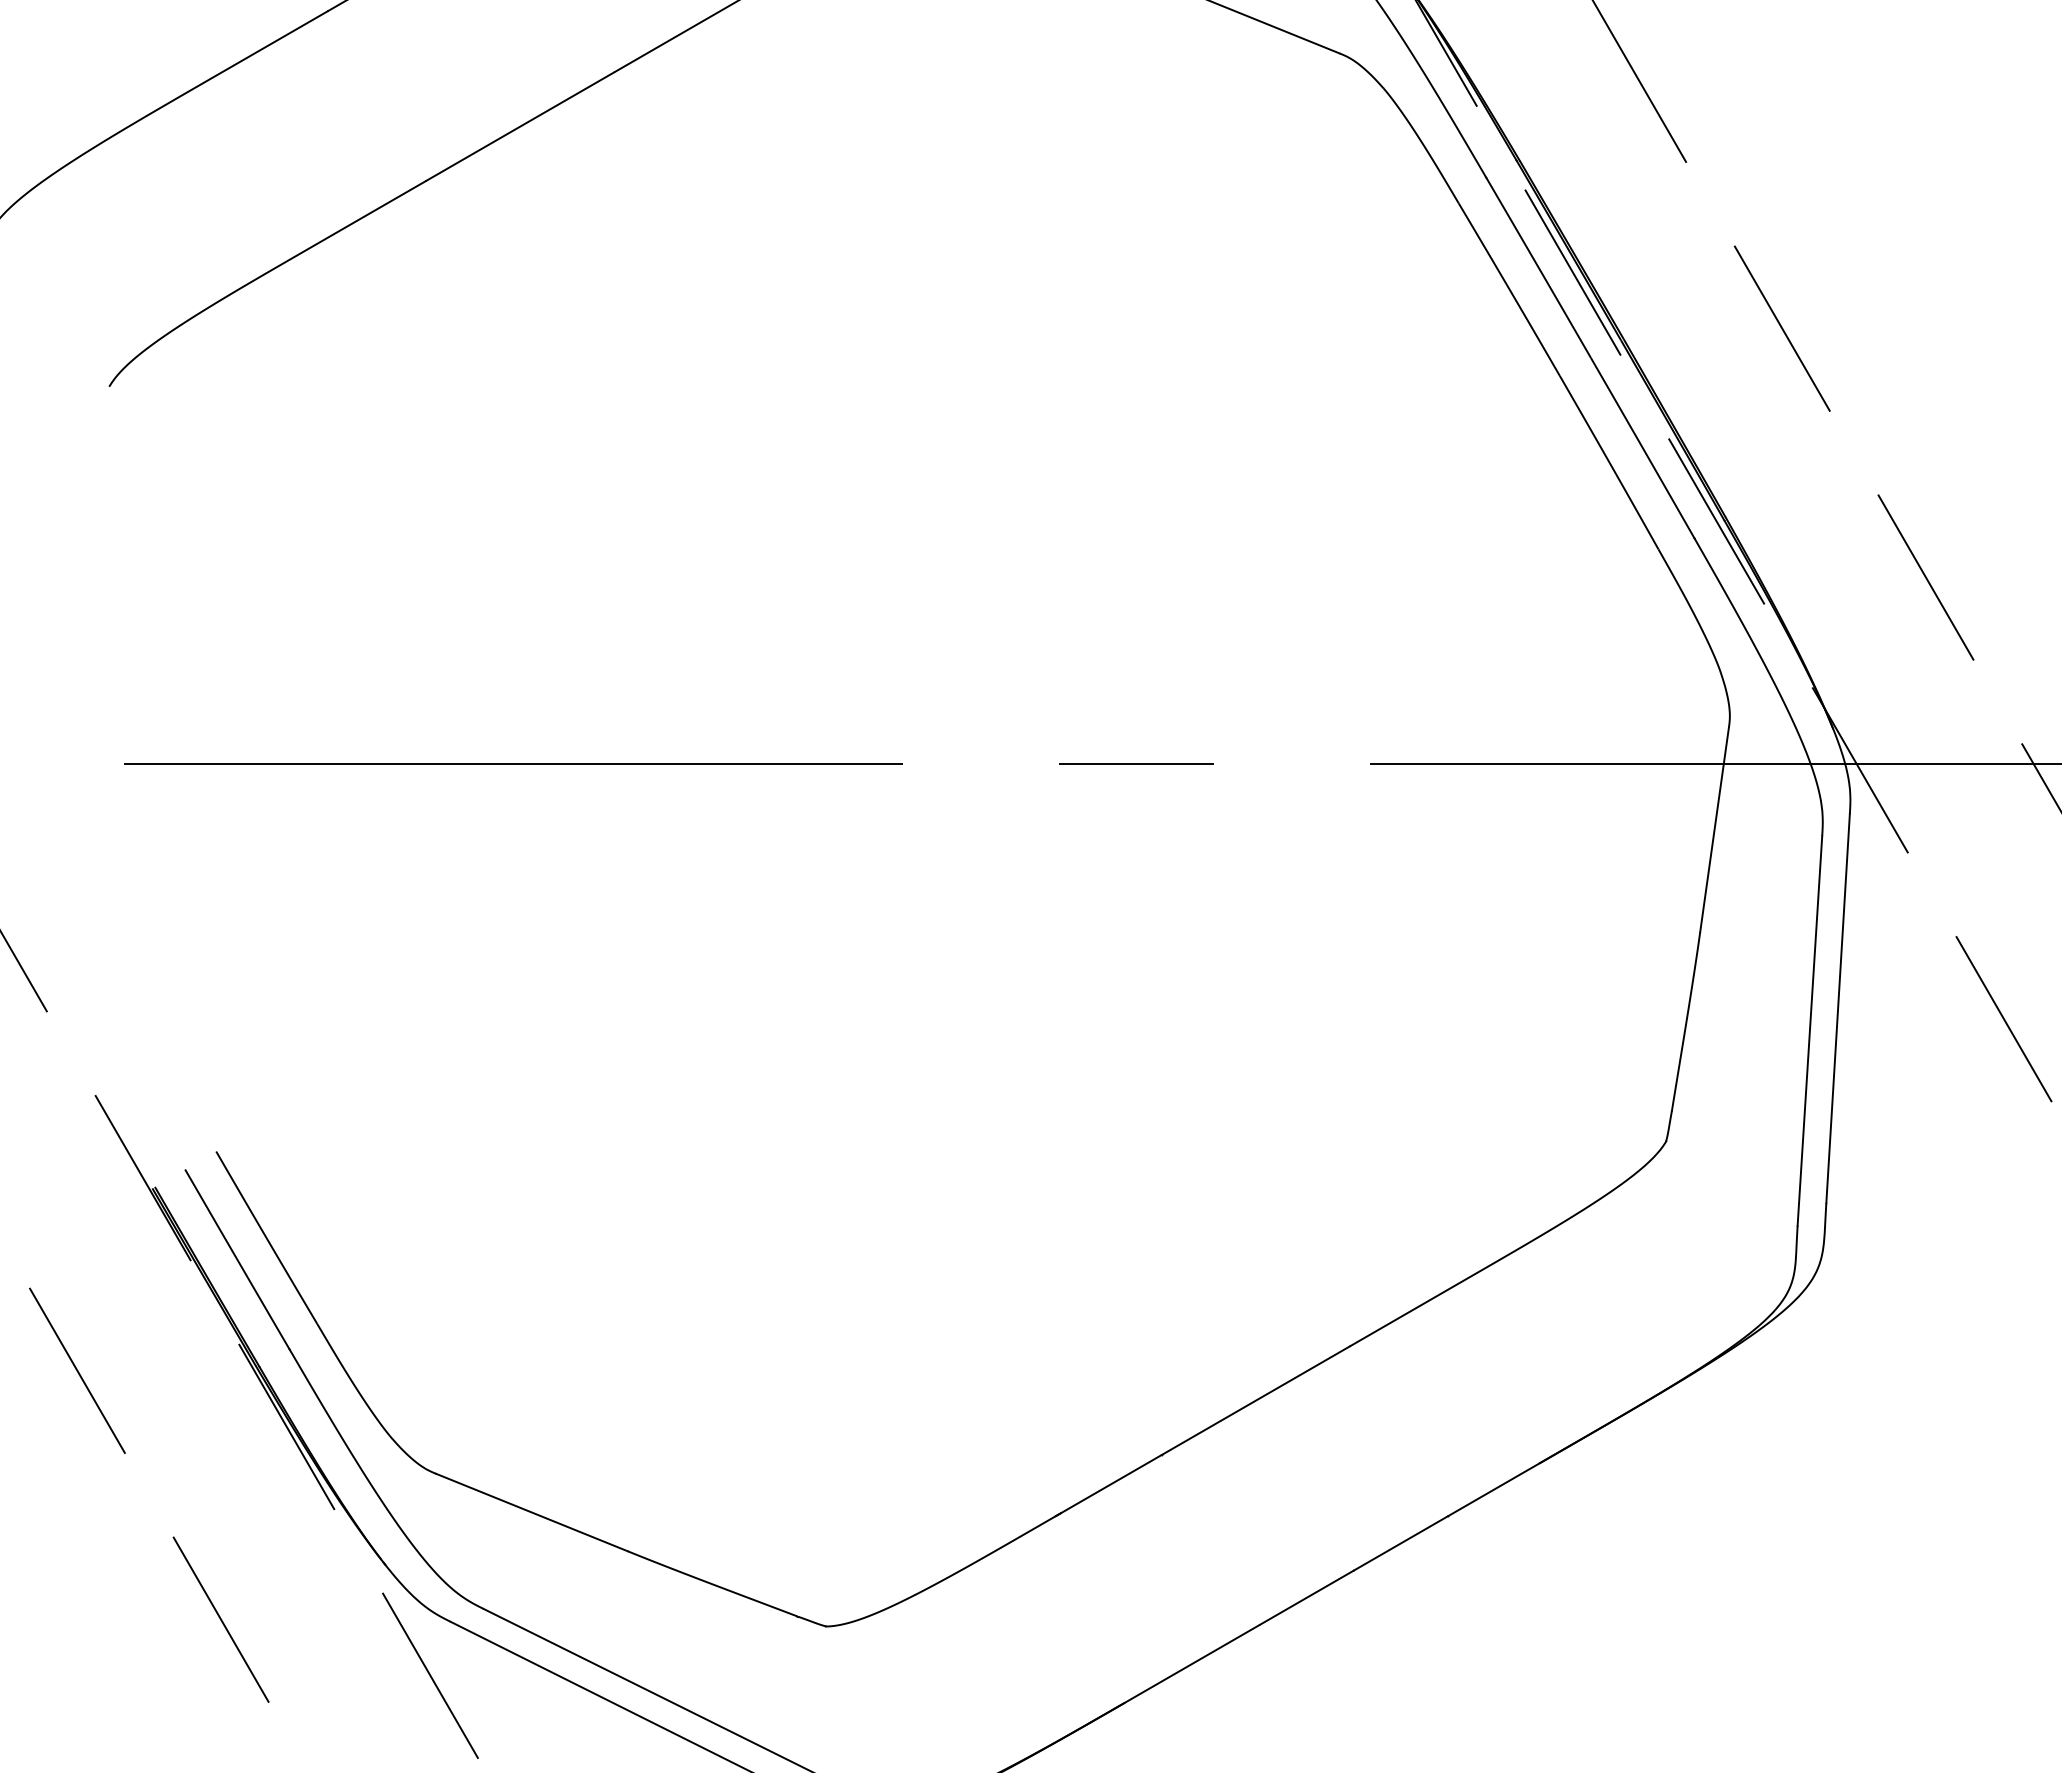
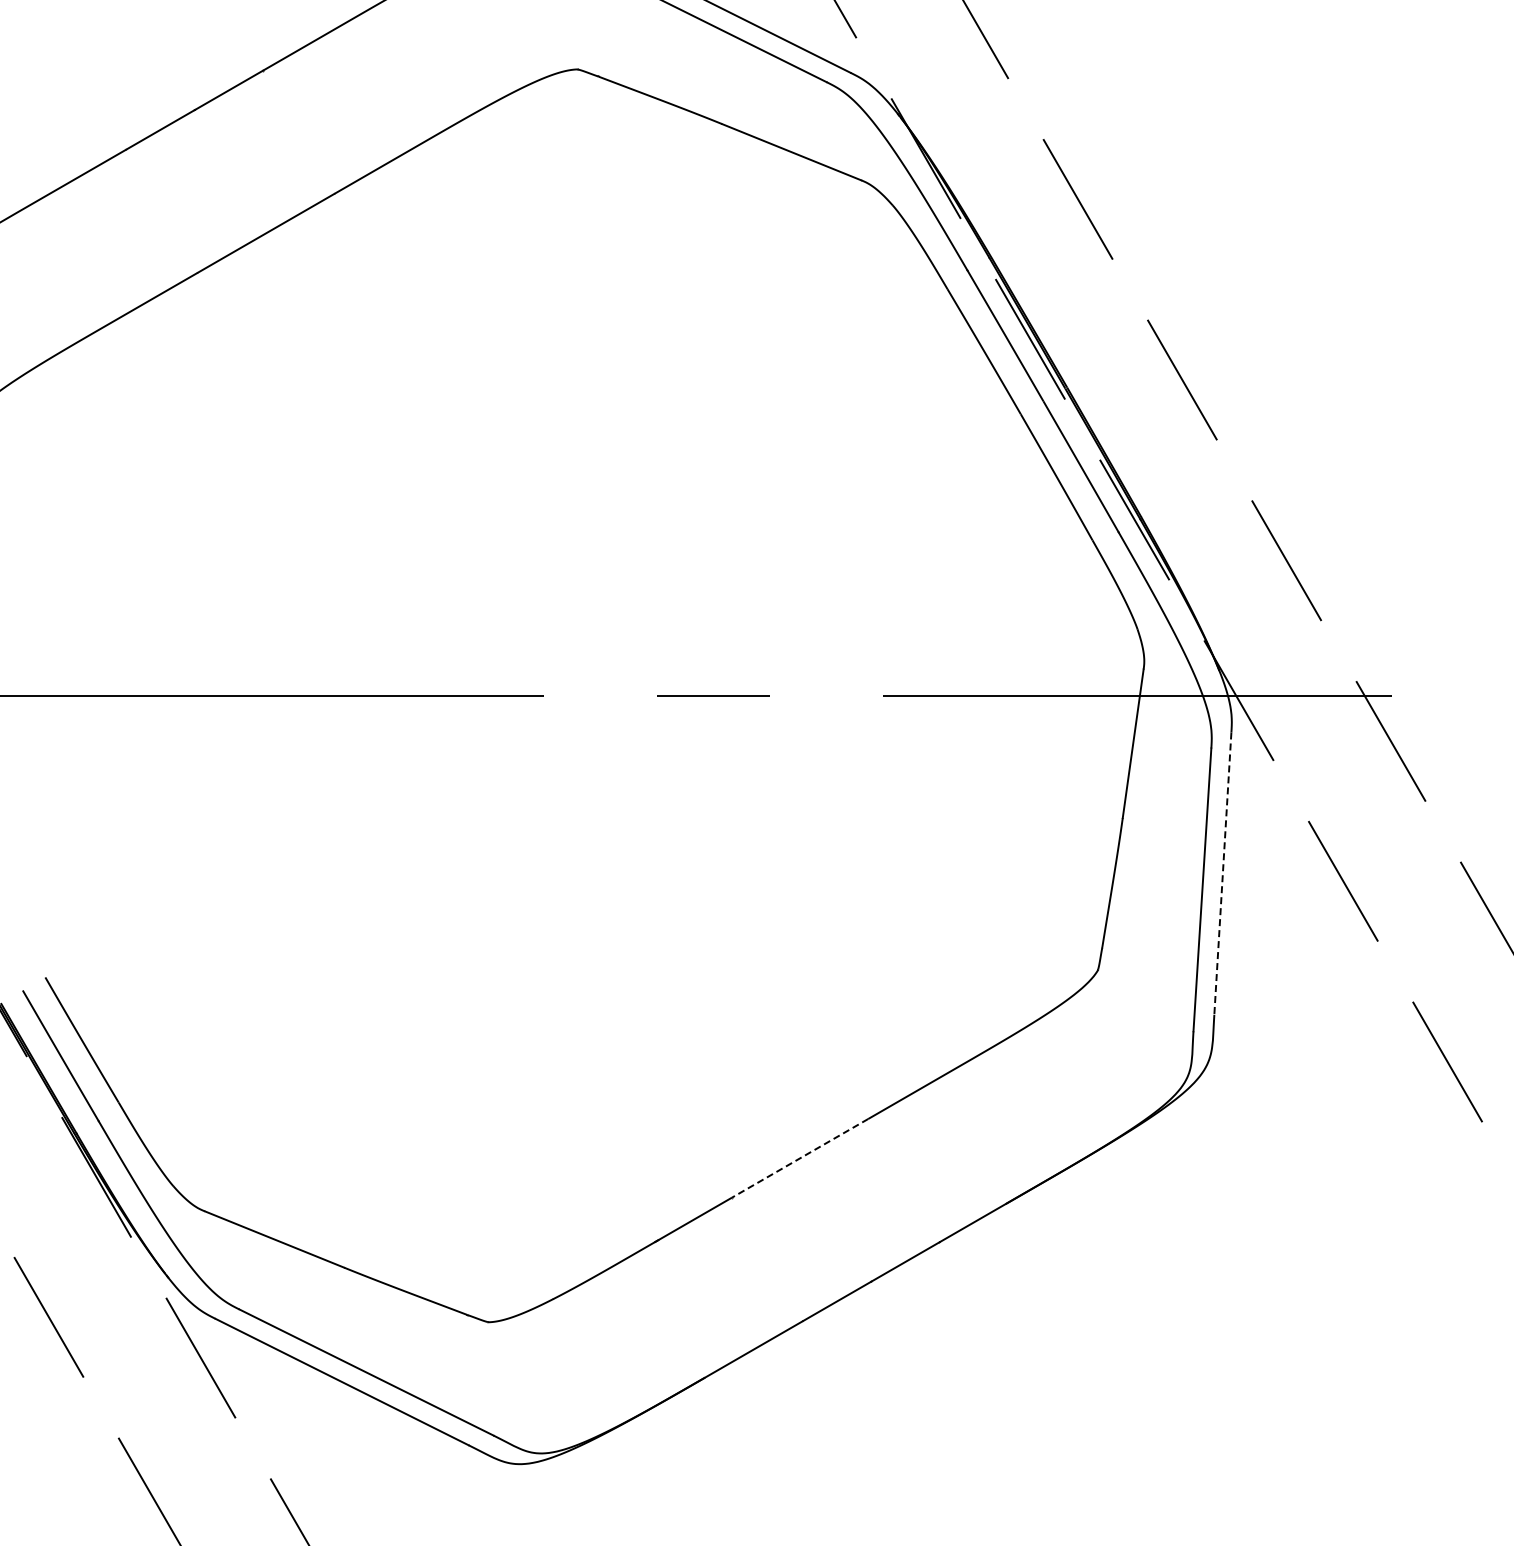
line: (1837, 1009) -> (1222, 874), solid -> dashed
line: (1256, 1400) -> (800, 1158), solid -> dashed

